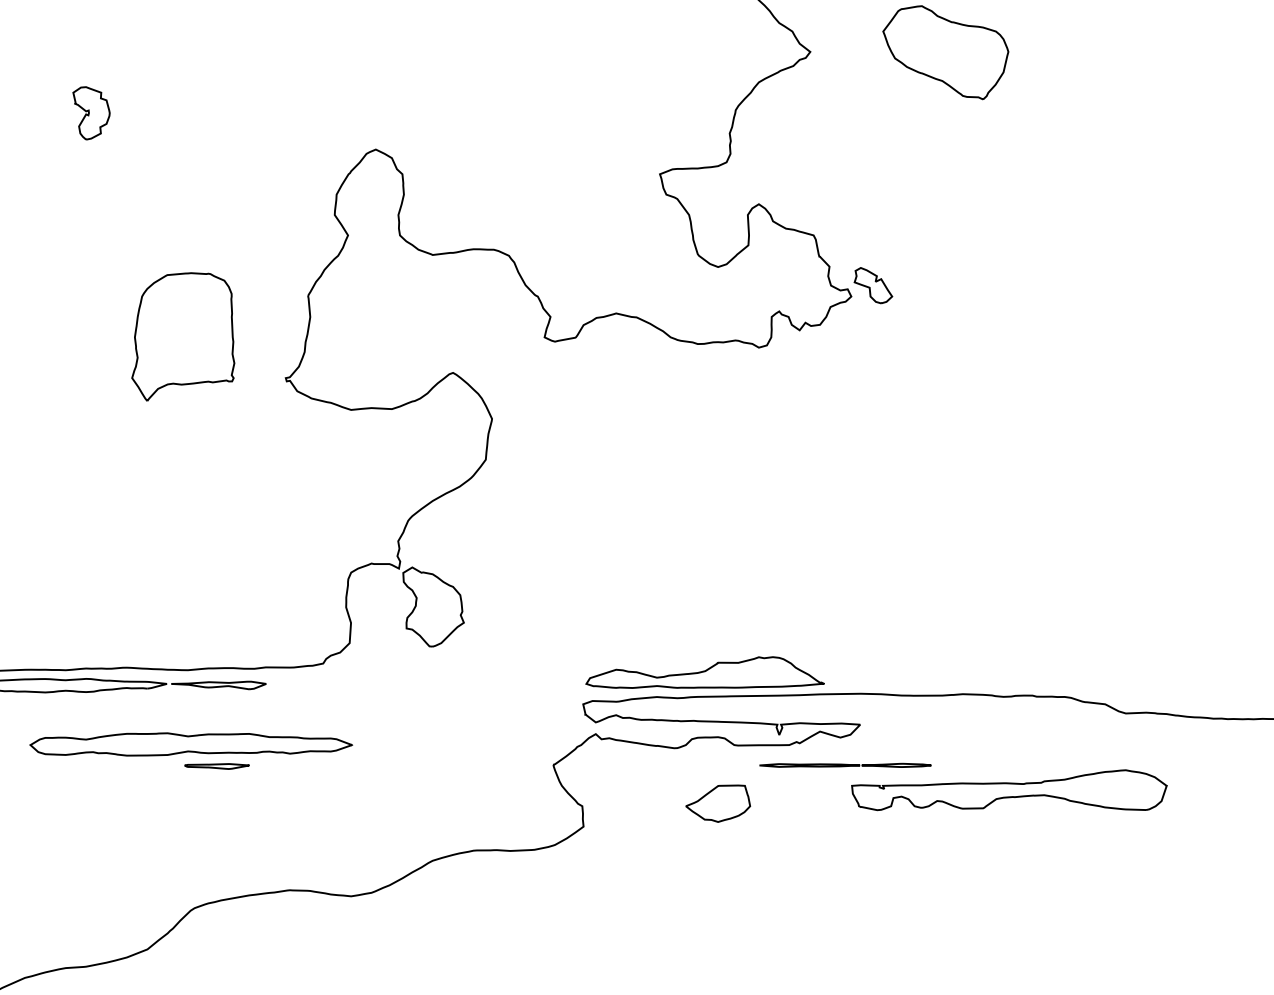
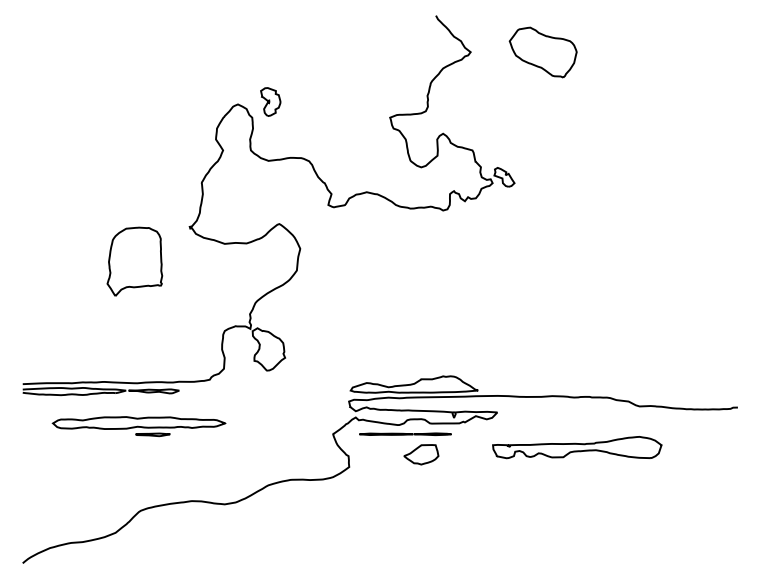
part: (91, 112) -> (270, 101), moved
part: (182, 336) -> (134, 261), moved
line: (845, 763) -> (405, 433), moved

